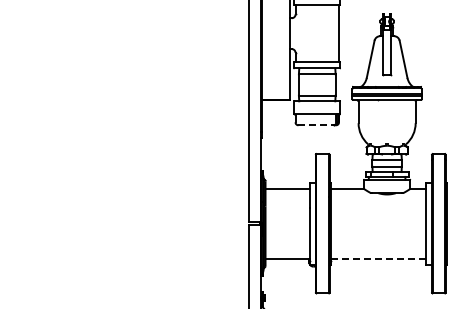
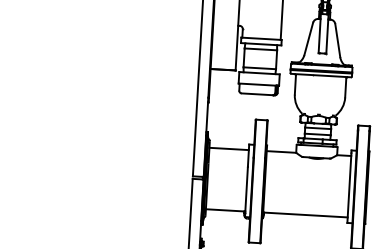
line: (316, 125) -> (257, 94), dashed -> solid
line: (378, 258) -> (305, 214), dashed -> solid

